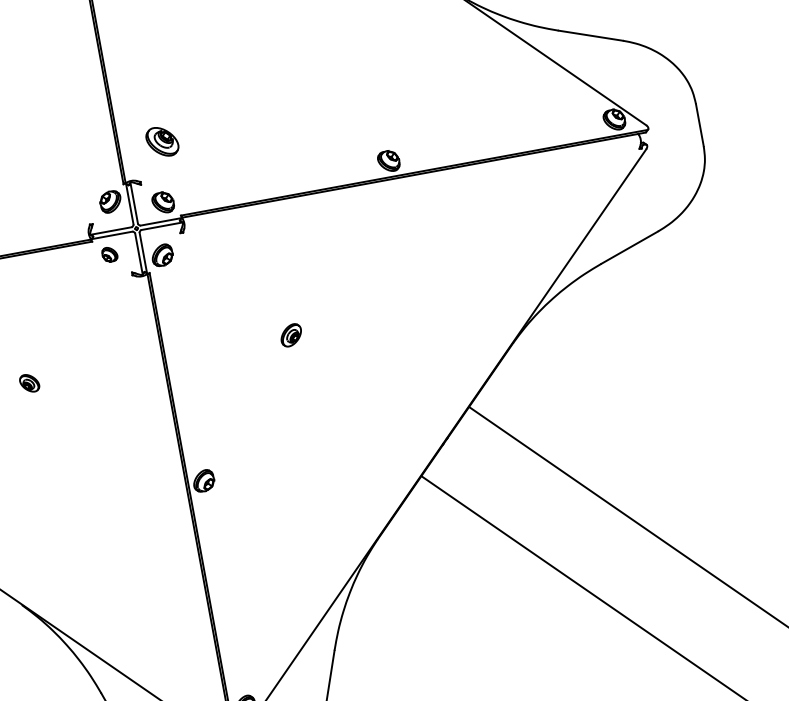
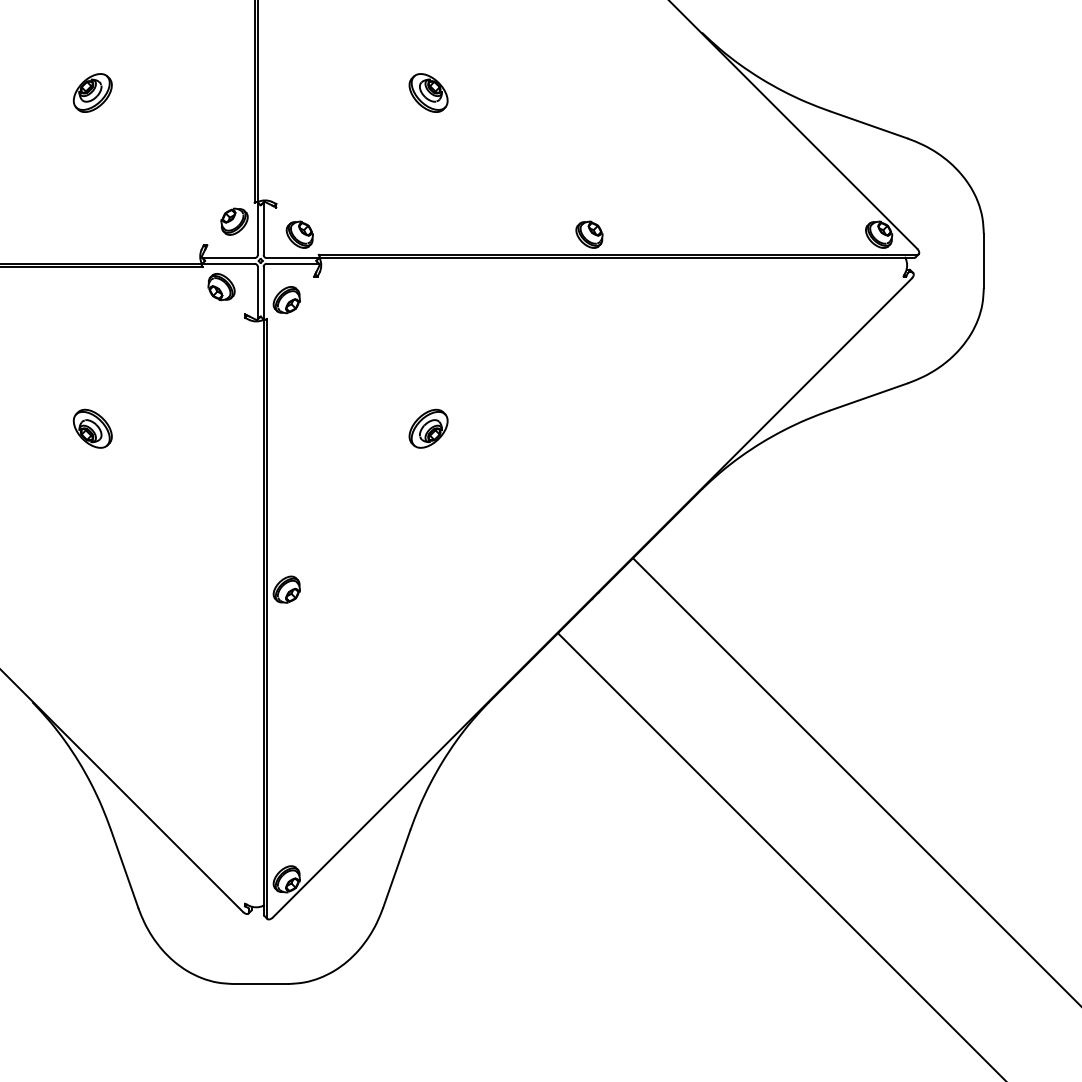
part: (162, 141) -> (428, 92), moved
part: (109, 254) -> (221, 287), size x1.43
part: (291, 335) -> (428, 428), size x1.43
part: (29, 383) -> (92, 428), size x1.67

